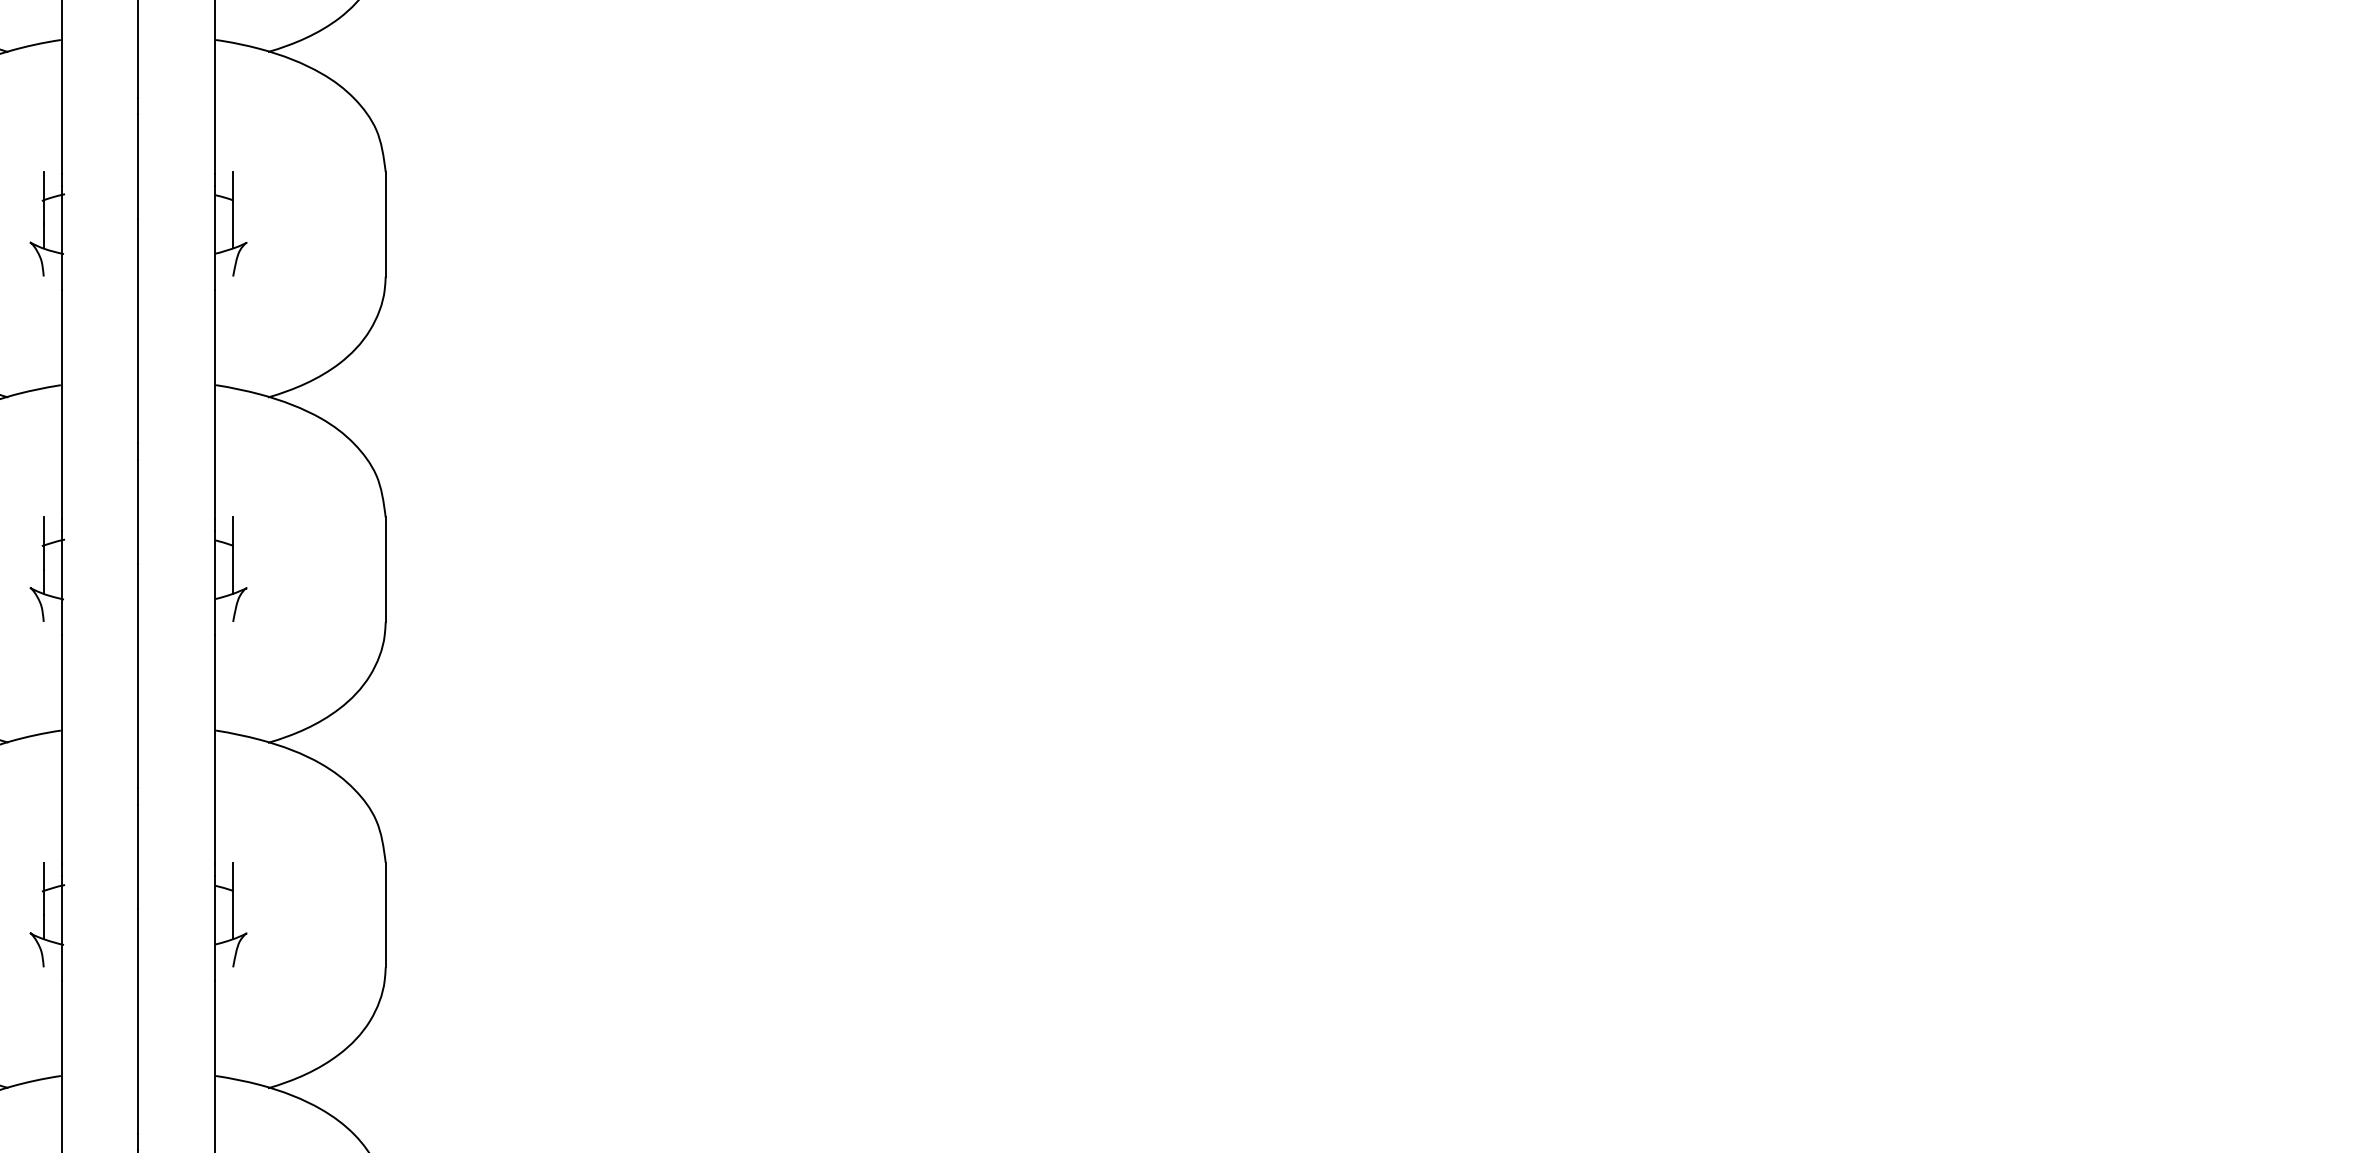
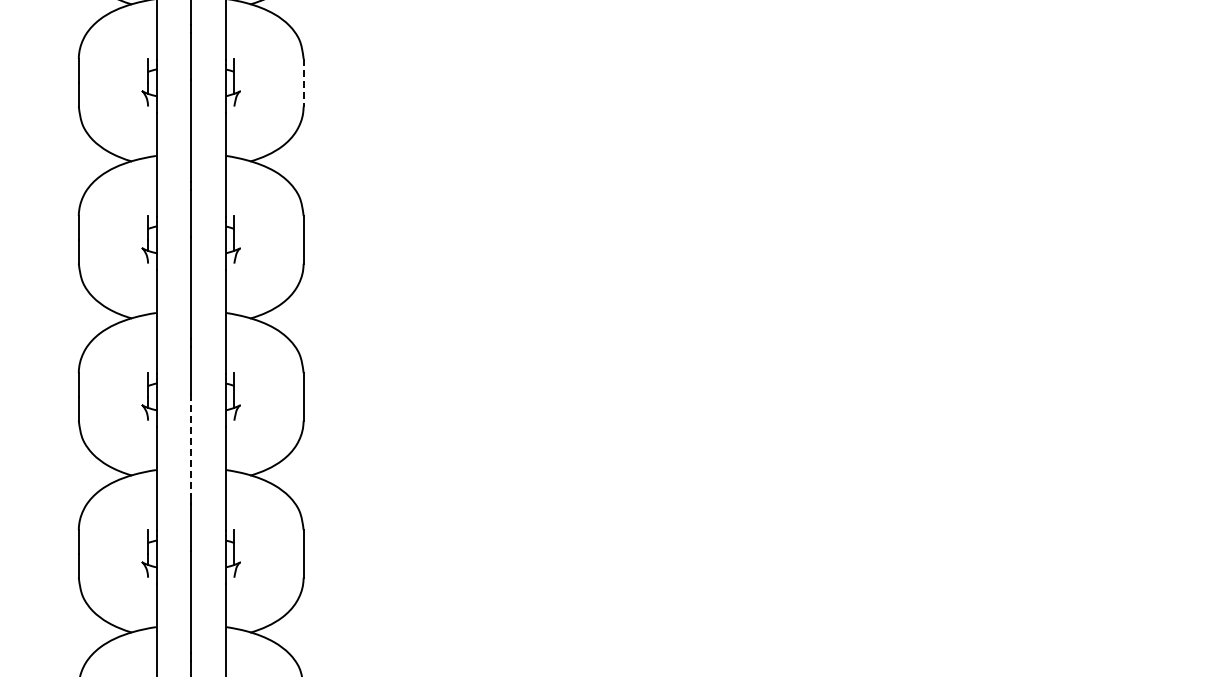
line: (385, 223) -> (303, 82), solid -> dashed
line: (139, 1021) -> (191, 445), solid -> dashed

